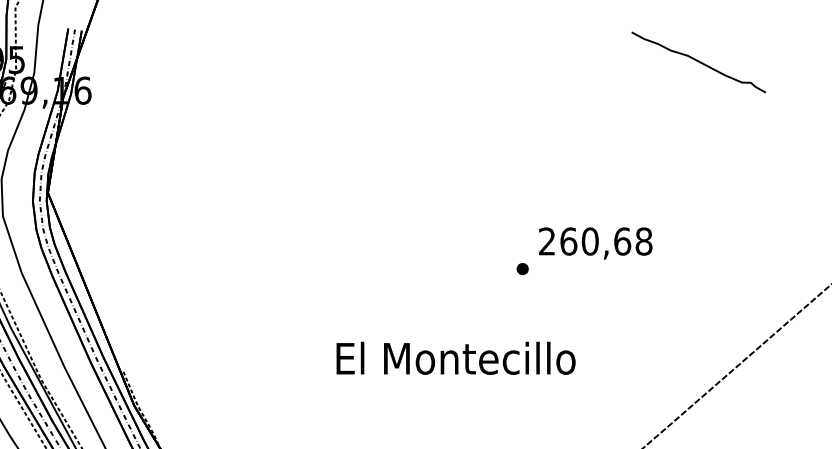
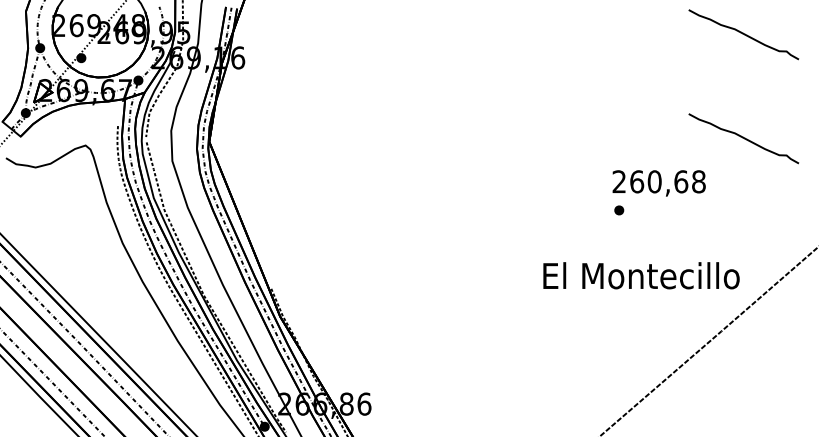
curve: (698, 188) -> (743, 138), added
part: (523, 269) -> (619, 210), moved
text: (456, 358) -> (641, 275), moved

